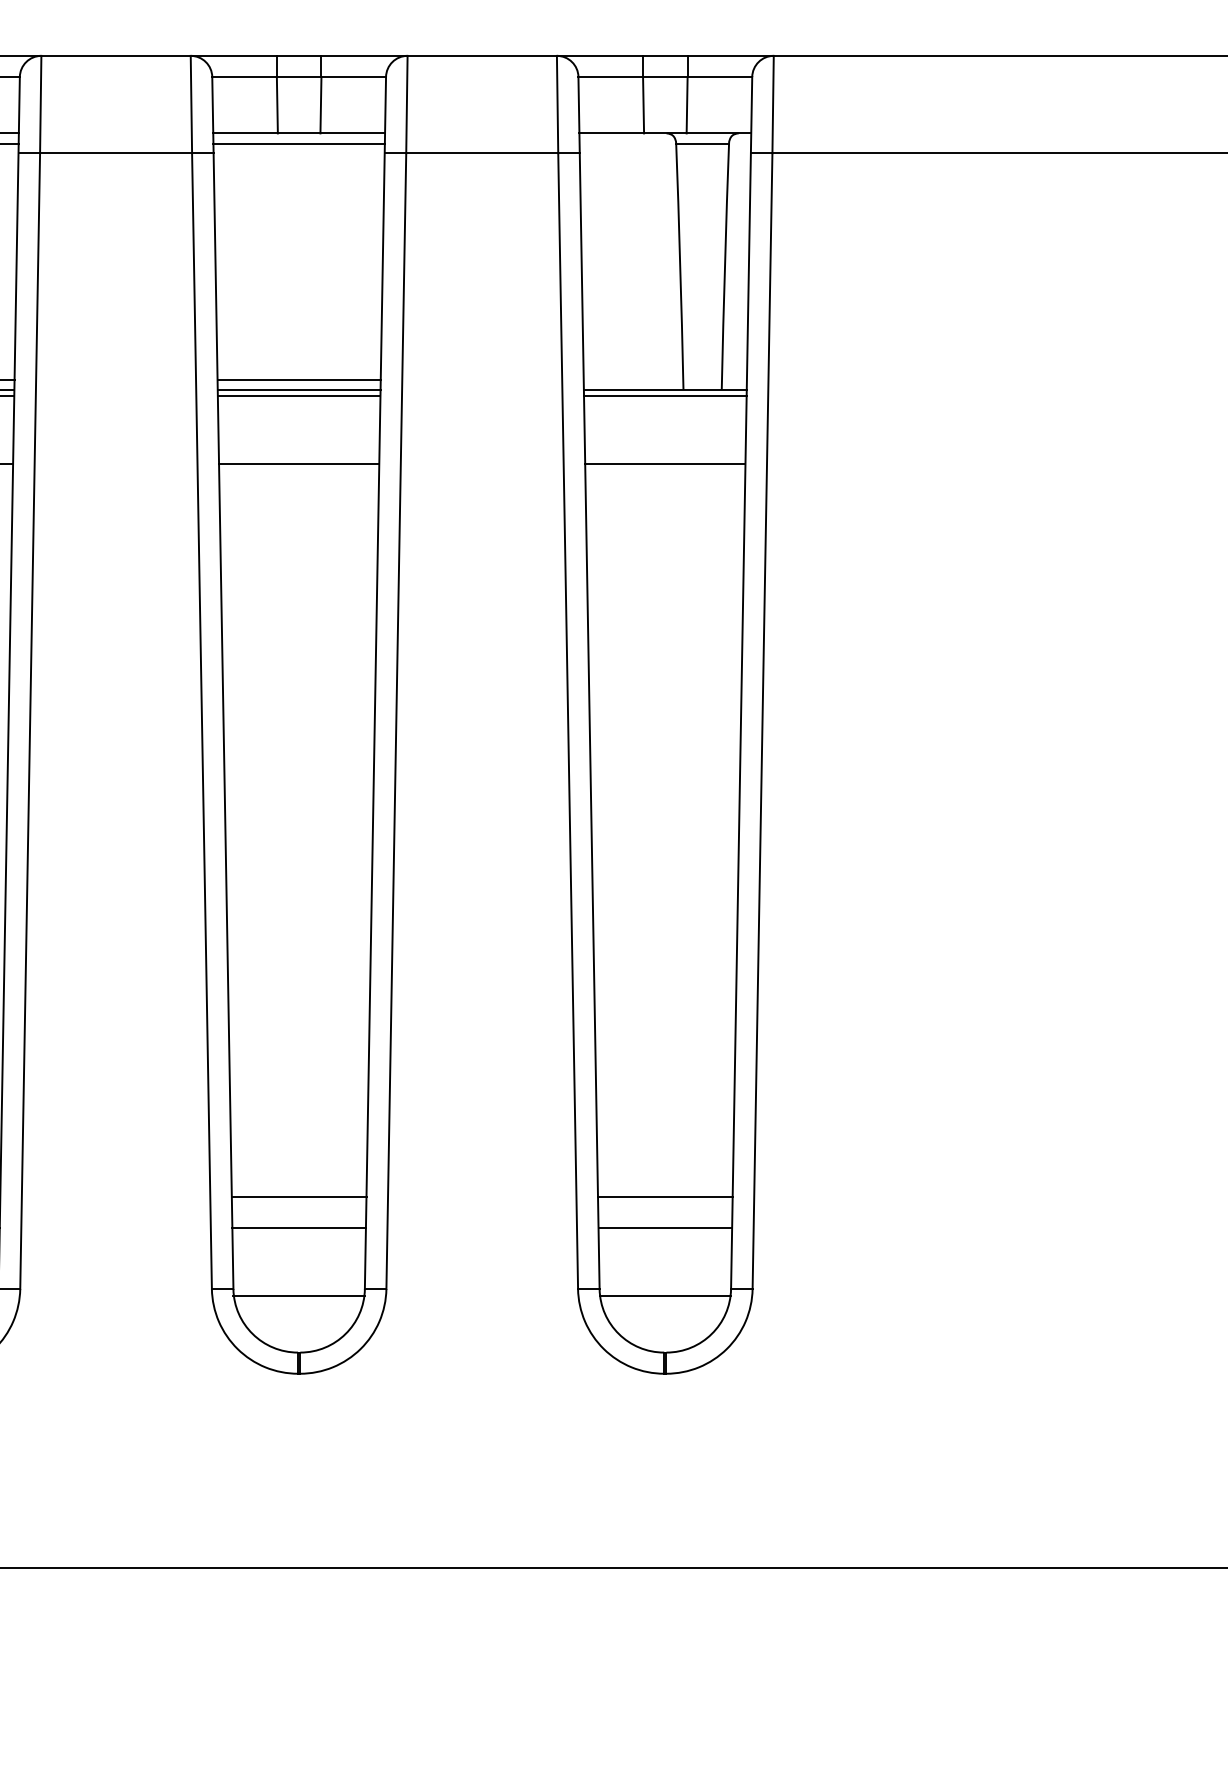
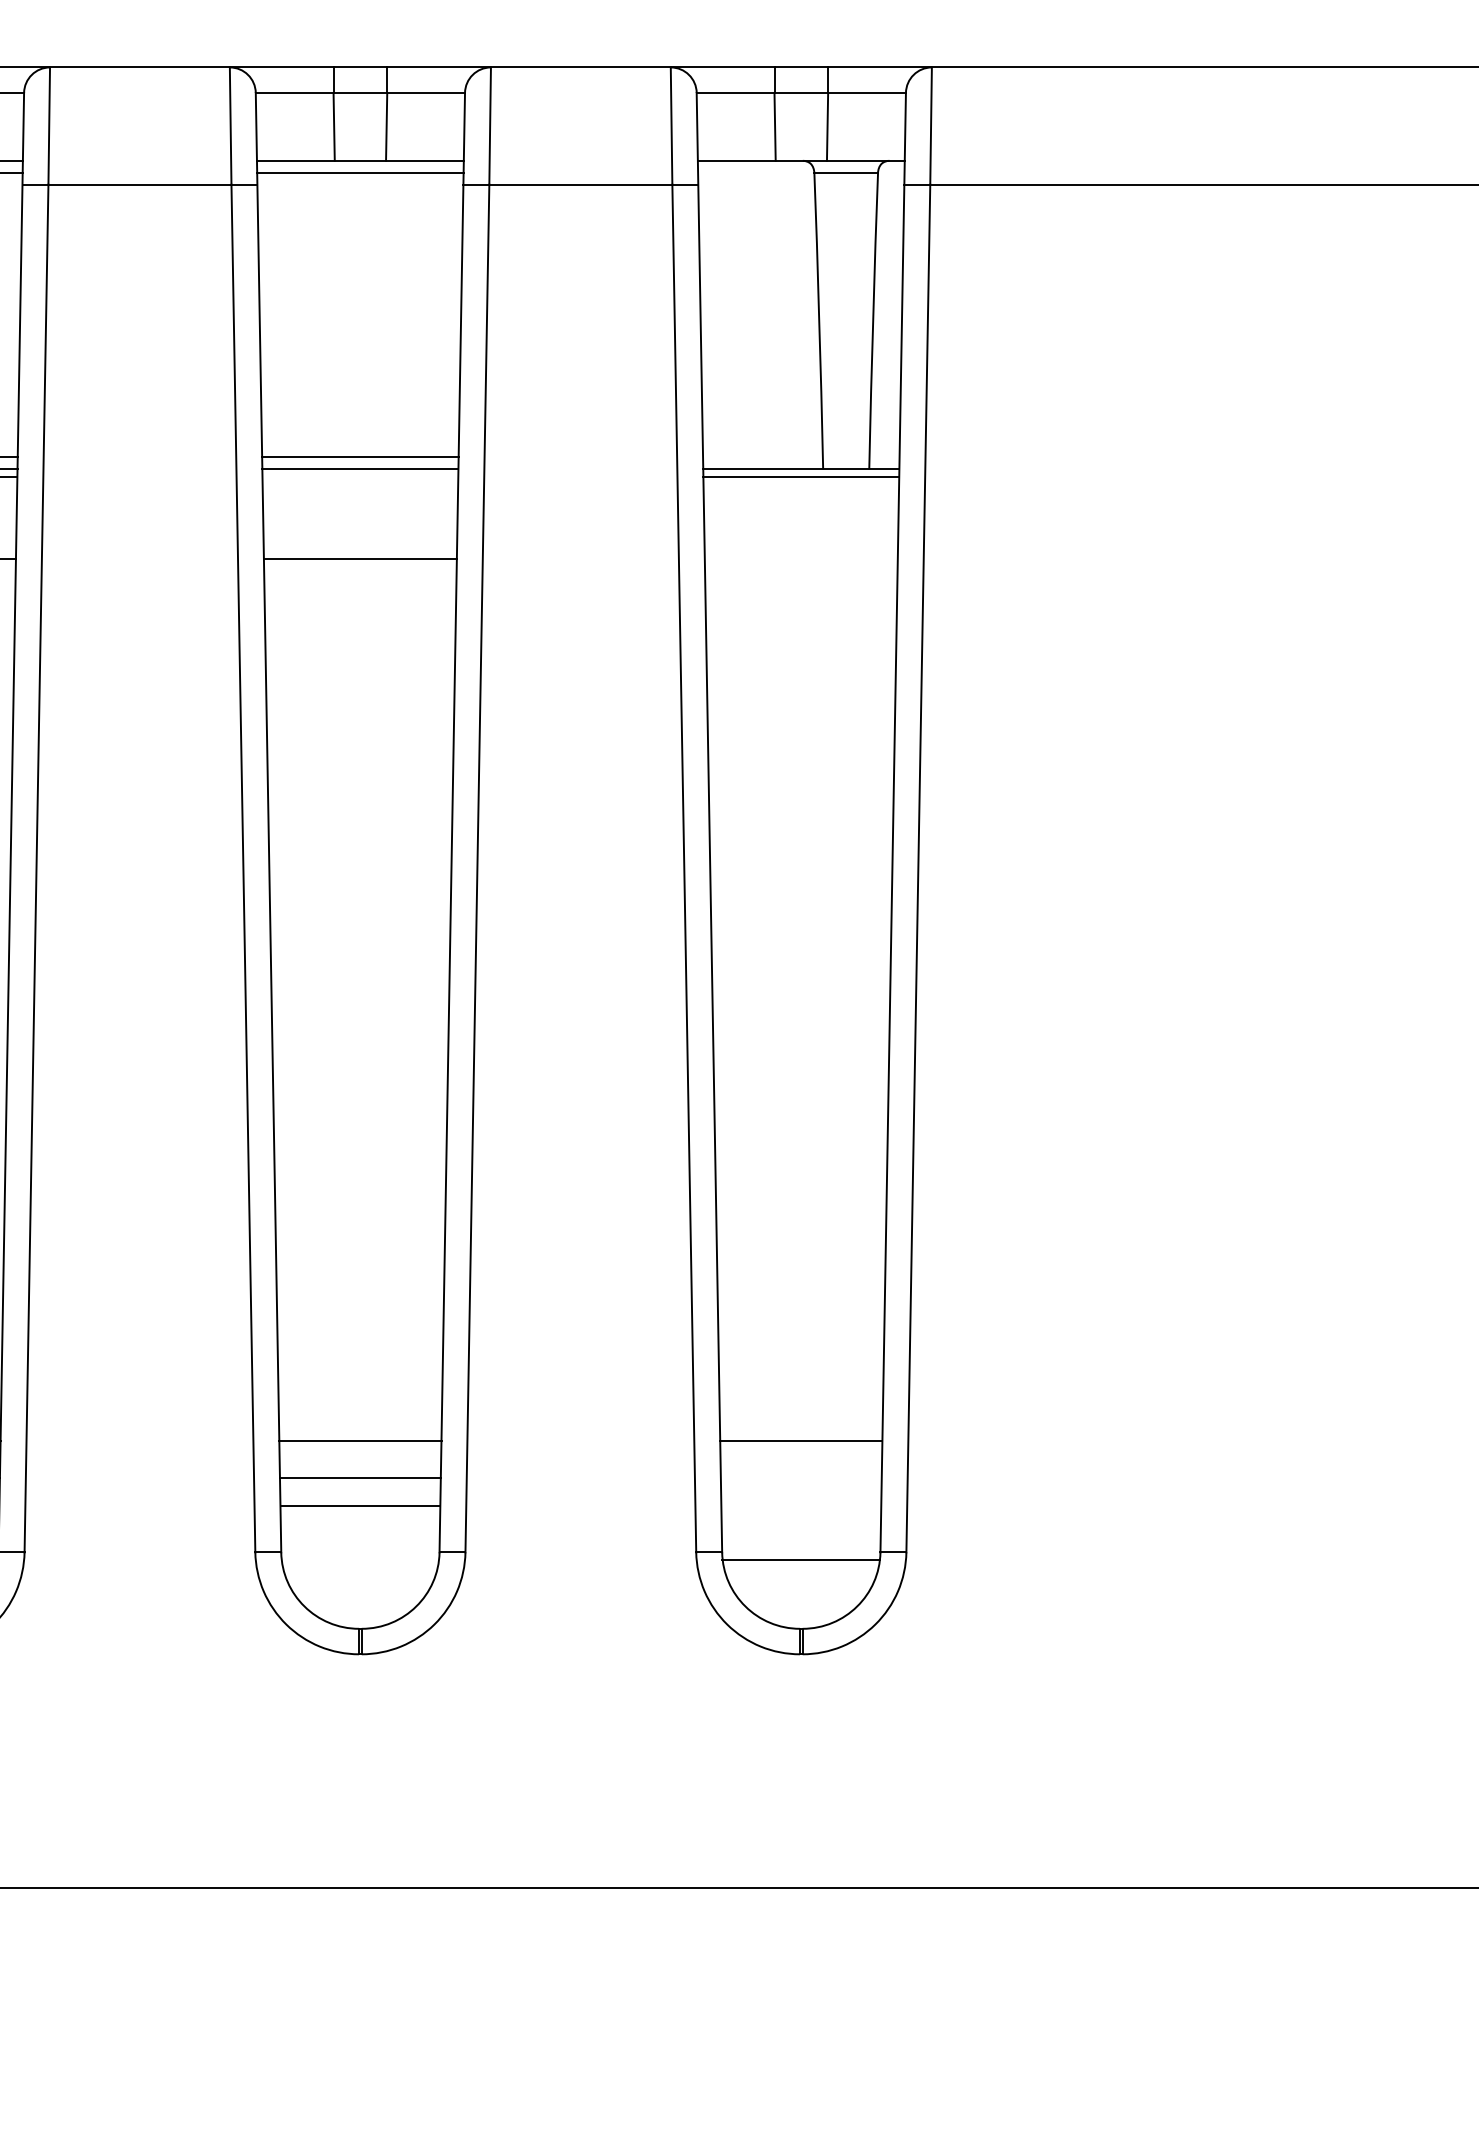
line: (298, 396) -> (359, 477), removed
line: (665, 464) -> (801, 559), removed
line: (665, 1227) -> (801, 1478), removed
line: (298, 1295) -> (359, 1505), moved

